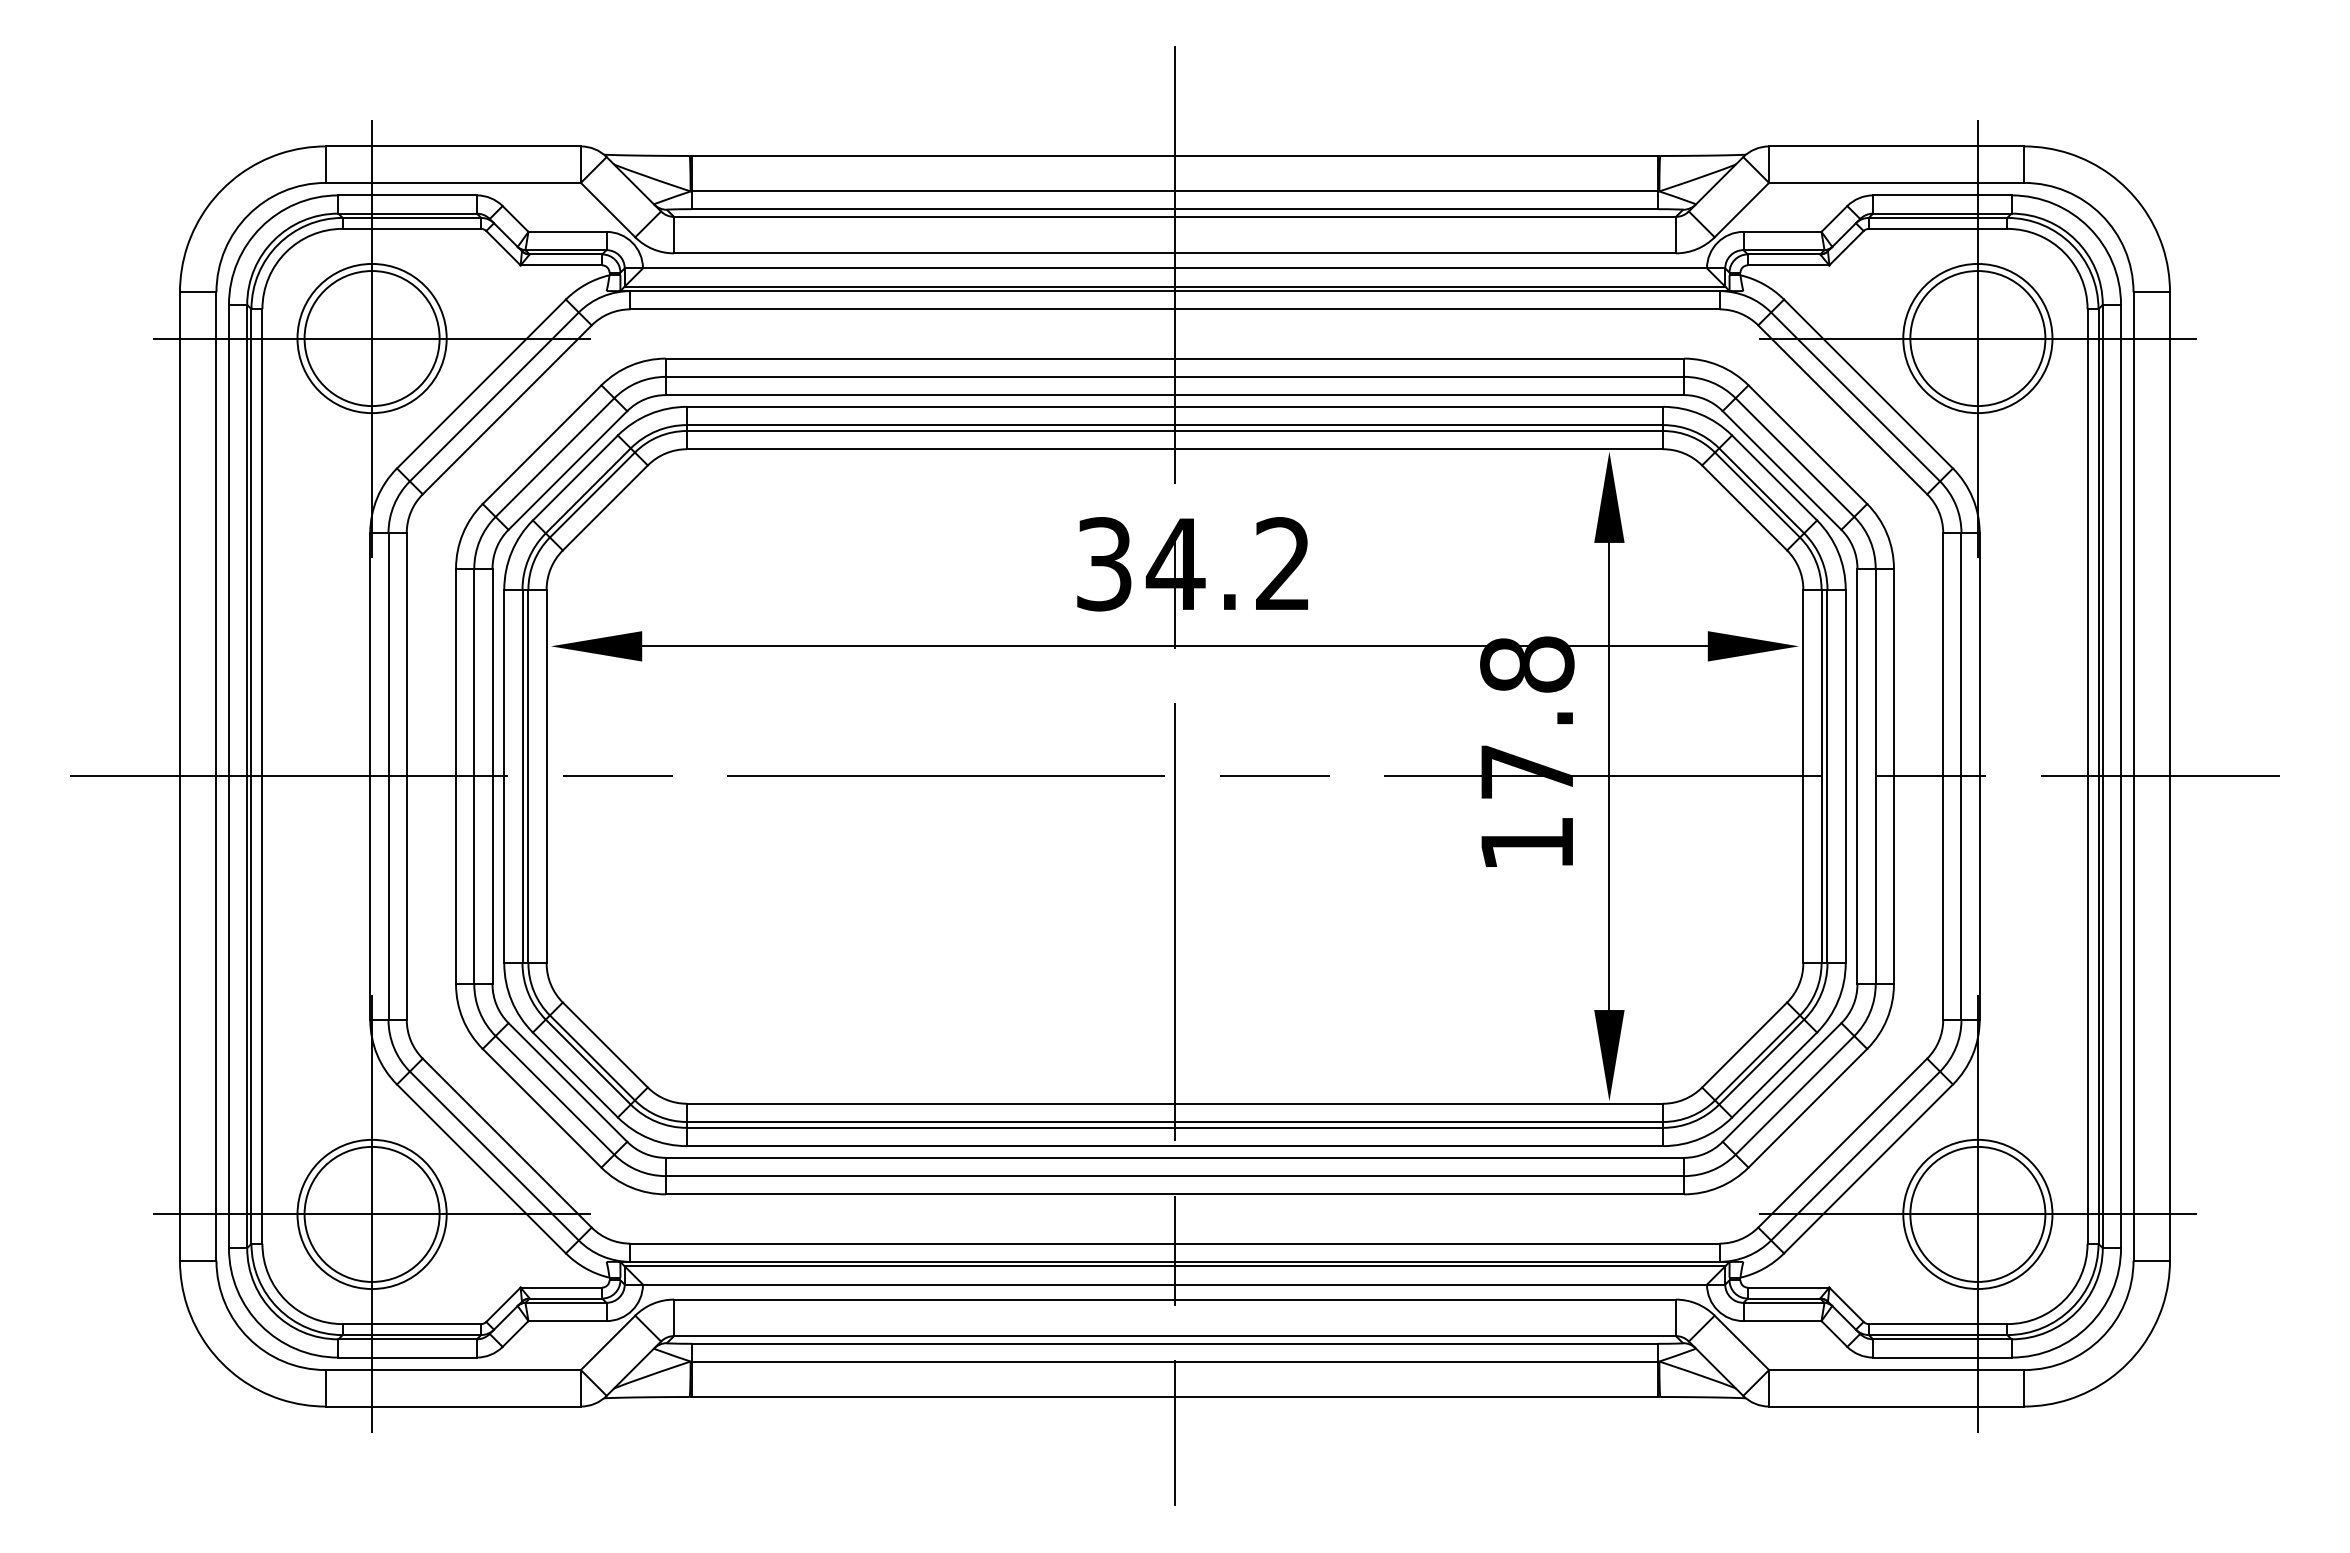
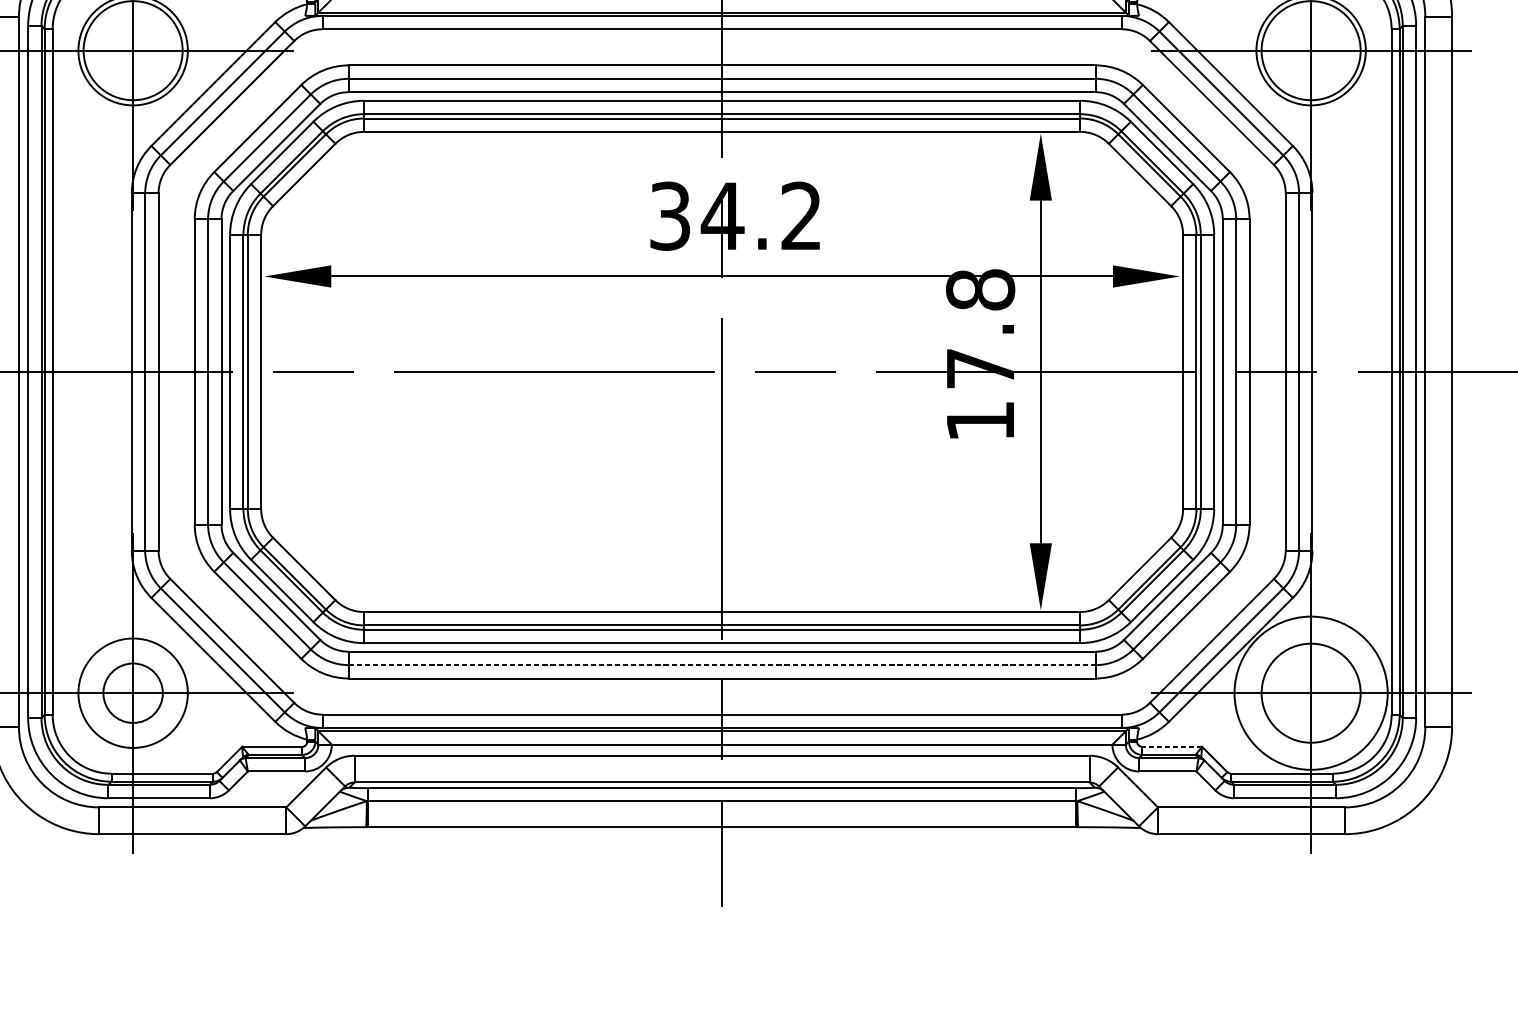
line: (1175, 1176) -> (722, 665), solid -> dashed
circle: (371, 1213) -> (132, 692), size x0.6
circle: (1977, 1214) -> (1310, 693), size x1.4
line: (1788, 1287) -> (1172, 746), solid -> dashed

